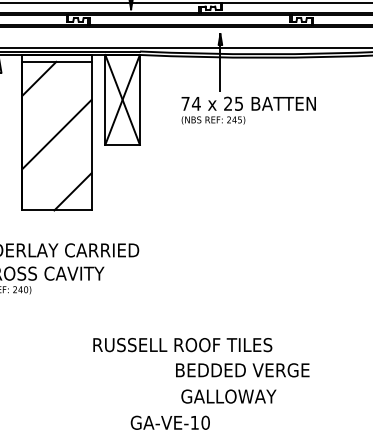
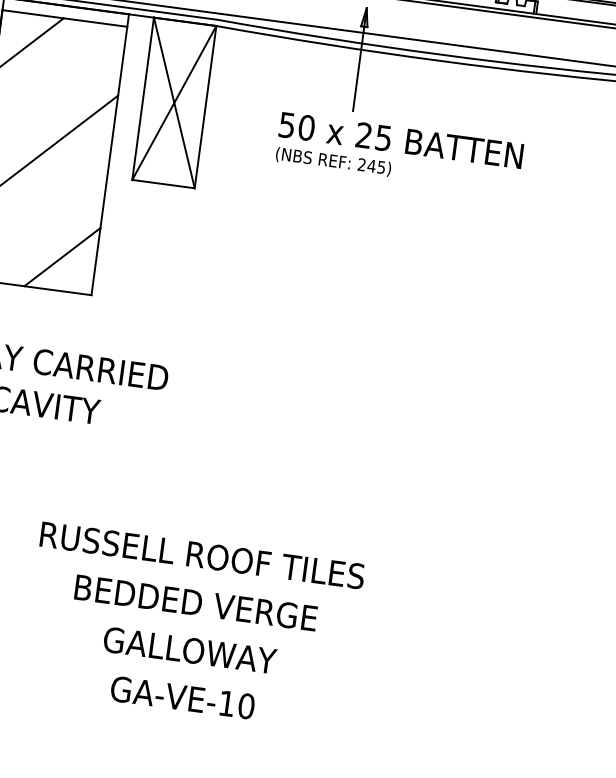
text: (190, 103) -> (296, 125), 74 -> 50
text: (182, 345) -> (201, 556), moved
text: (242, 370) -> (195, 603), moved
text: (228, 396) -> (189, 650), moved

